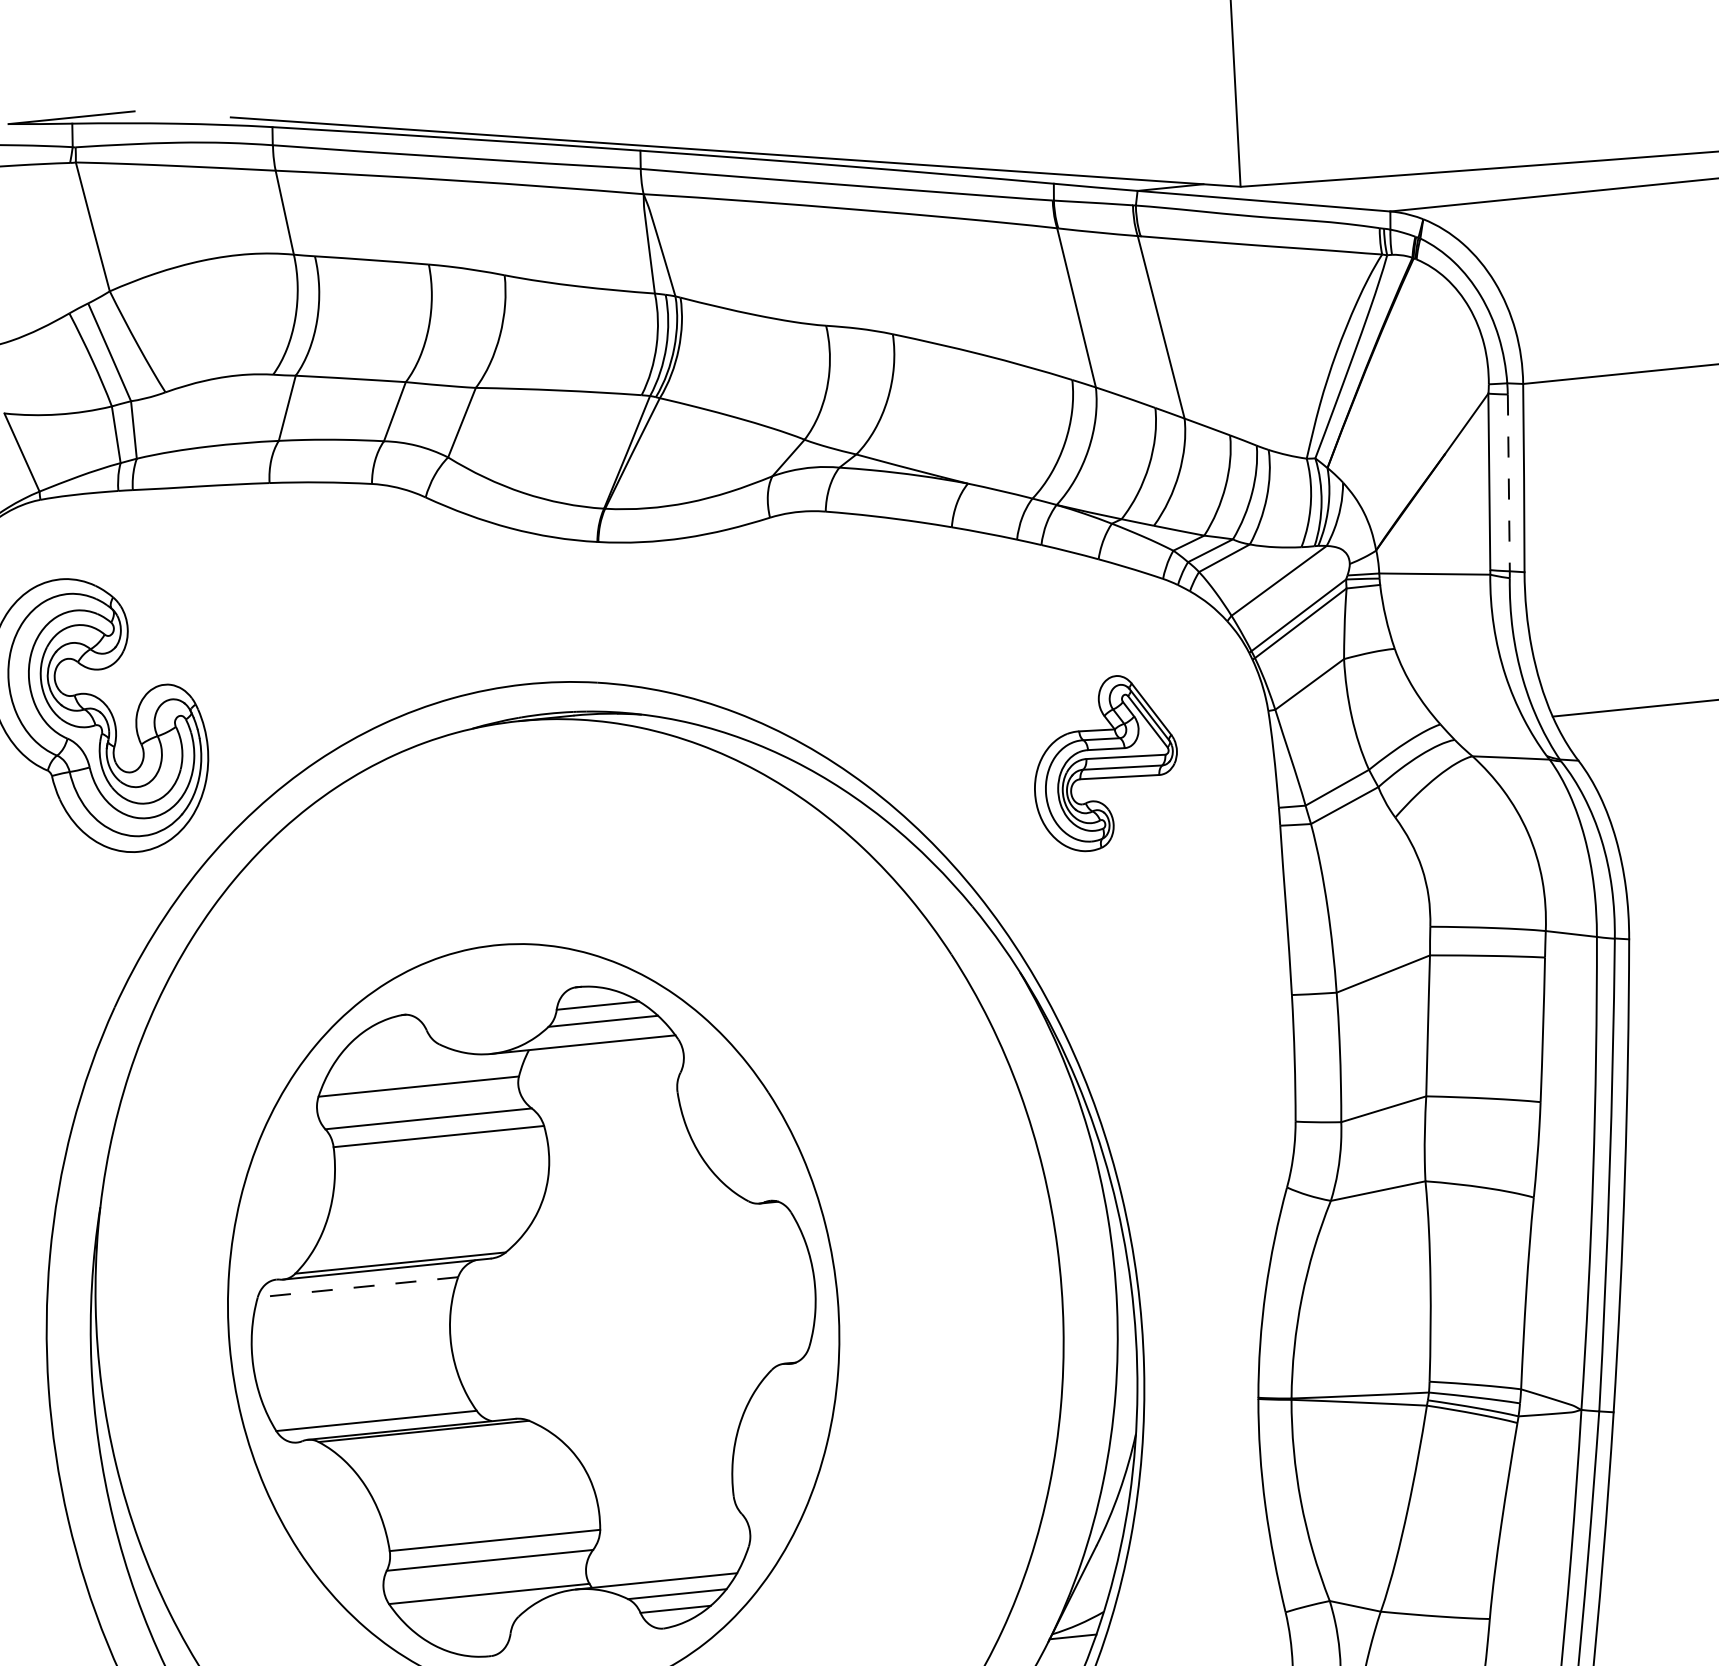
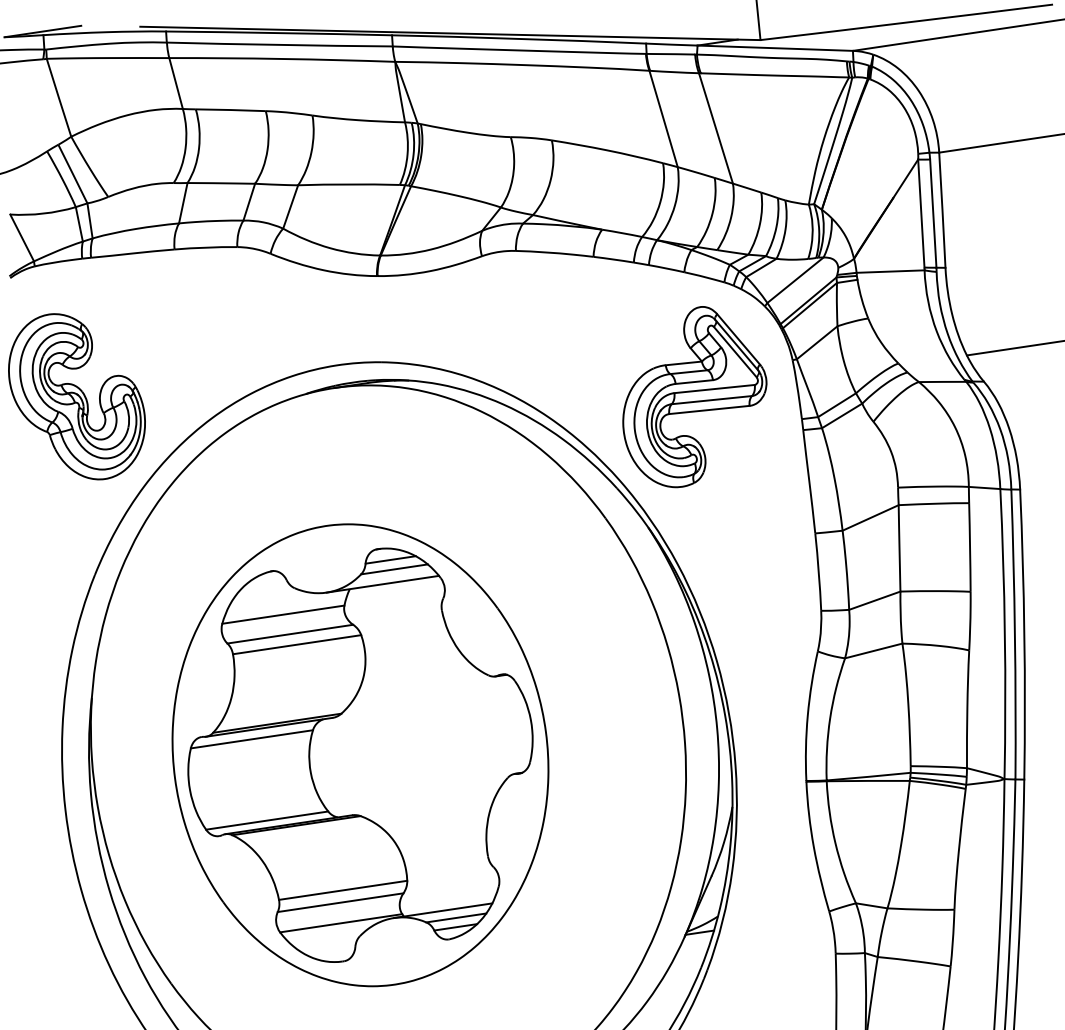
line: (1509, 484) -> (933, 214), dashed -> solid
part: (1105, 764) -> (694, 397), size x1.67
line: (357, 1287) -> (251, 739), dashed -> solid

